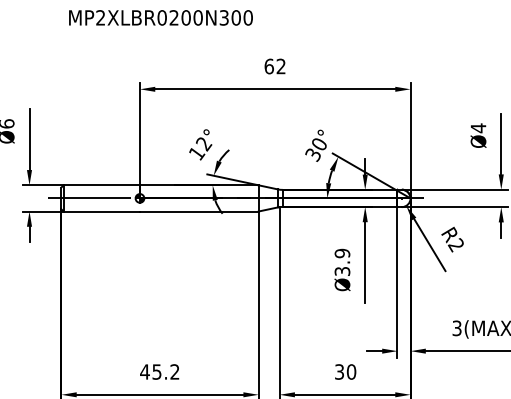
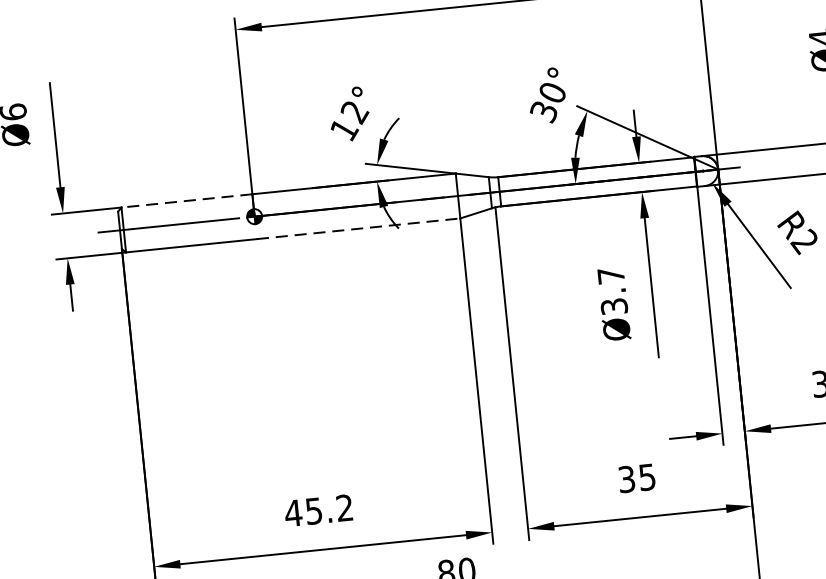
line: (101, 185) -> (186, 201), solid -> dashed
line: (199, 211) -> (358, 228), solid -> dashed
text: (342, 253) -> (611, 275), Ø3.9 -> Ø3.7
text: (351, 371) -> (647, 476), 30 -> 35

